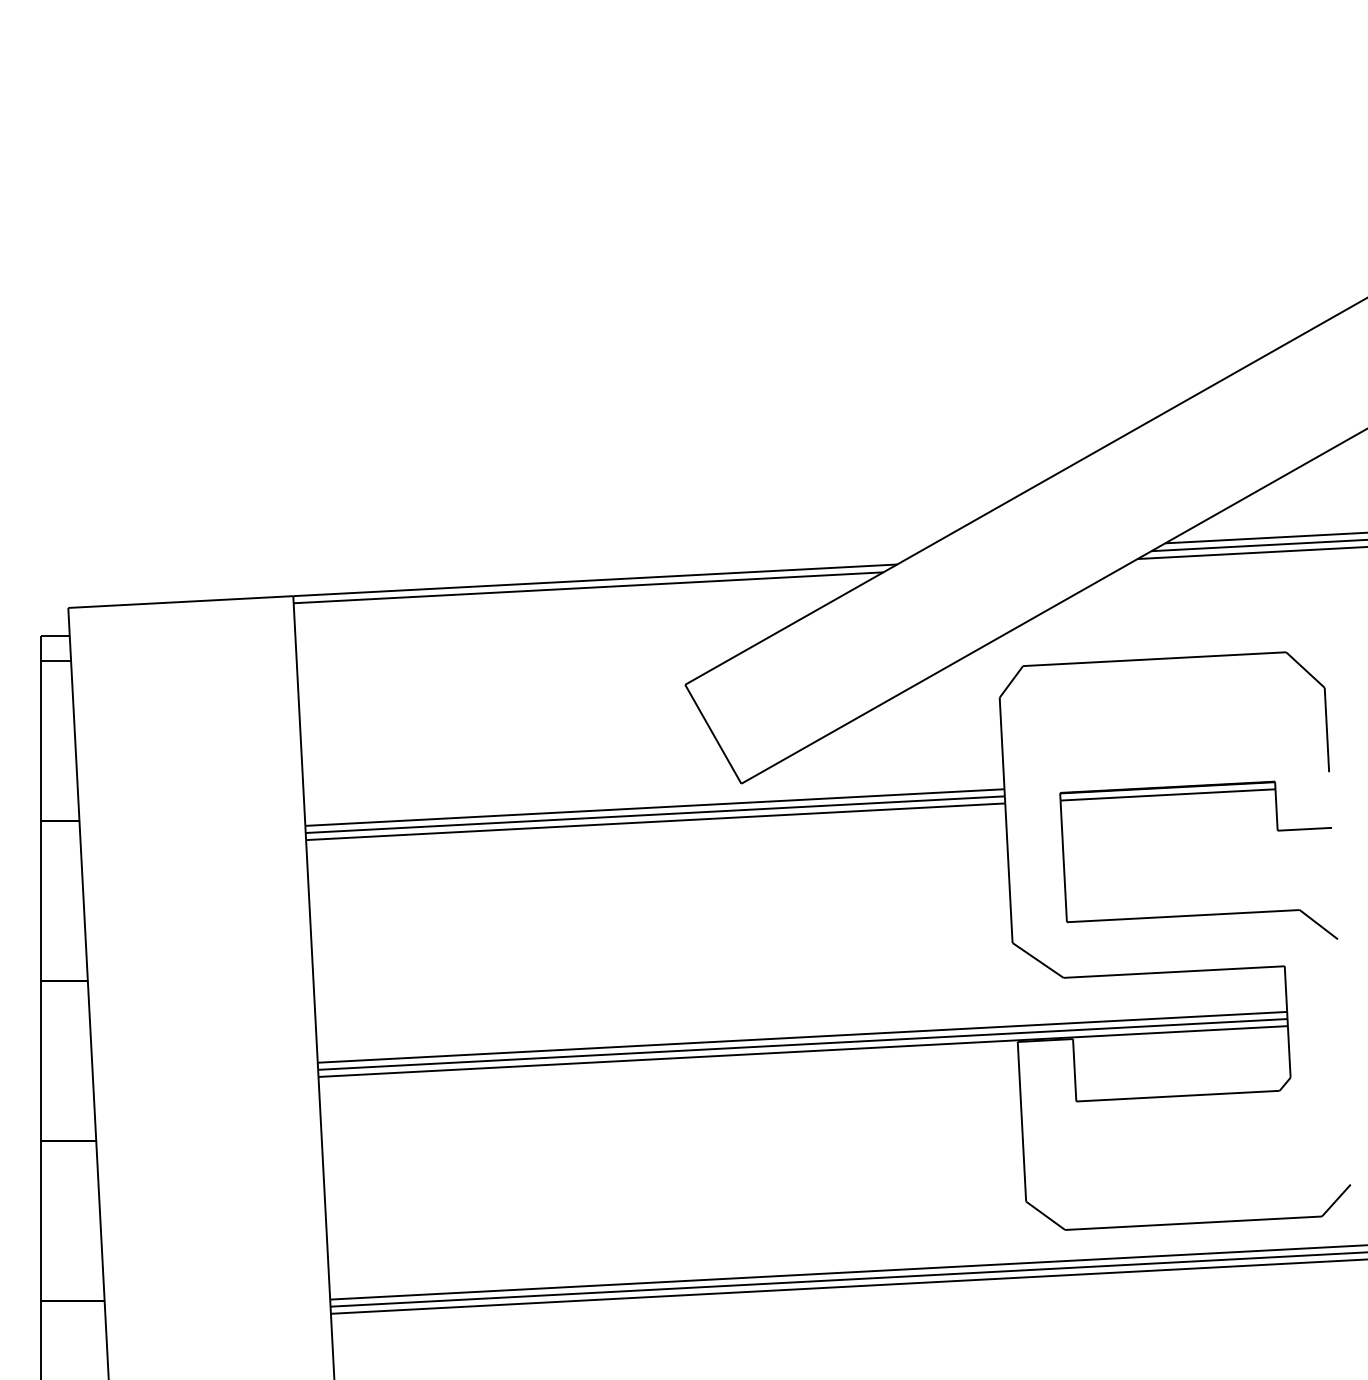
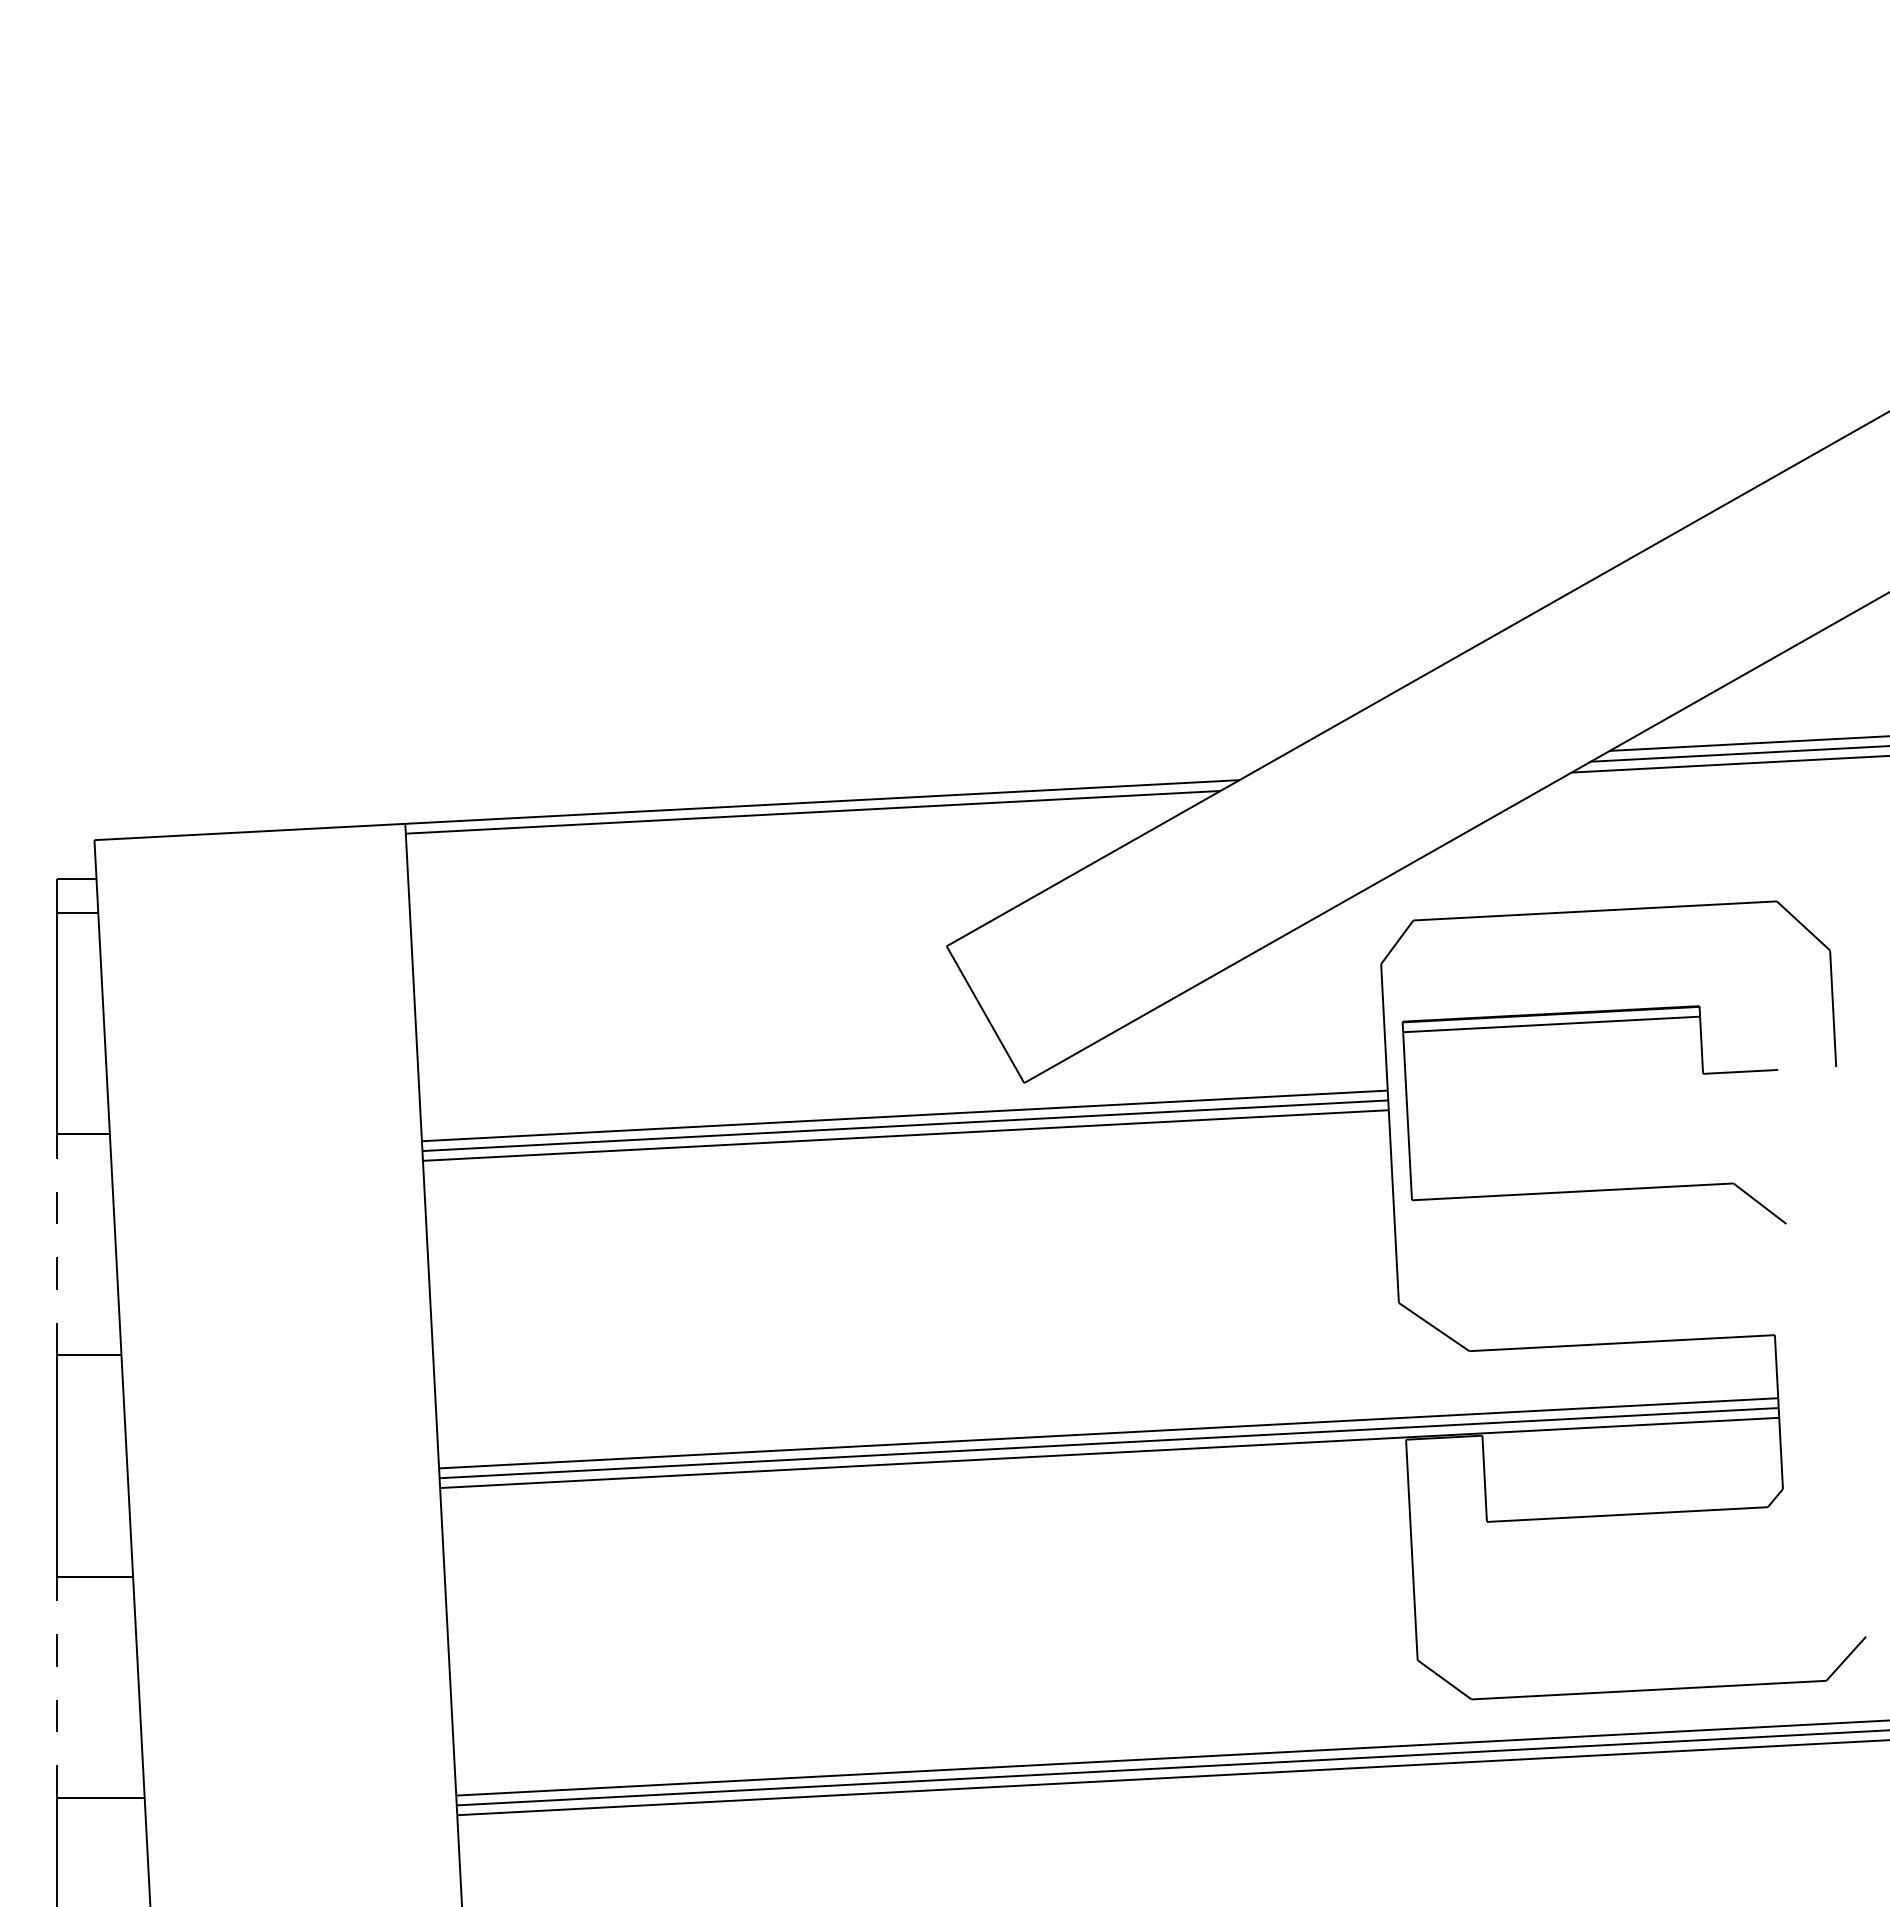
line: (40, 900) -> (56, 1244), solid -> dashed
part: (1198, 914) -> (1593, 1189), moved
line: (40, 1221) -> (56, 1687), solid -> dashed

